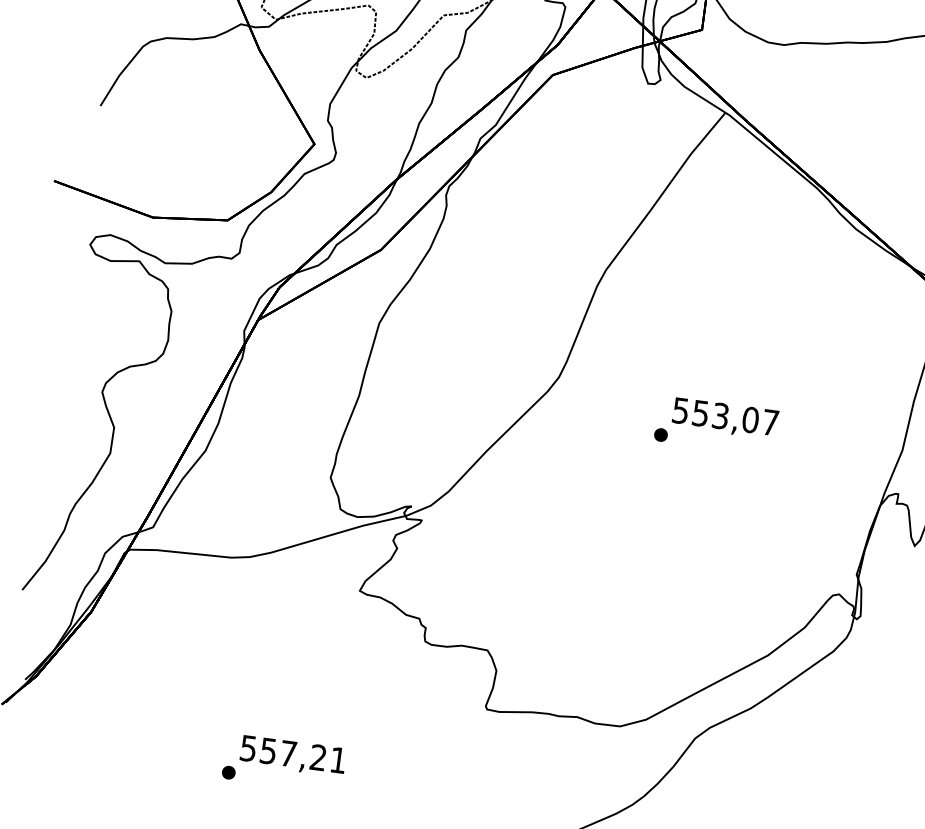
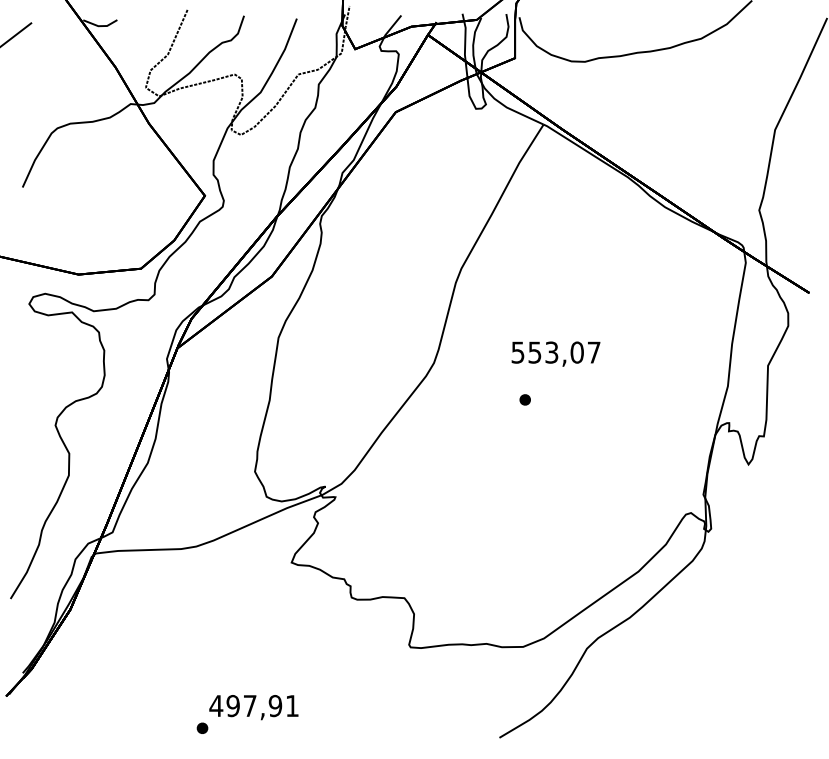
text: (724, 417) -> (555, 353), moved
text: (282, 753) -> (245, 706), 557,21 -> 497,91

